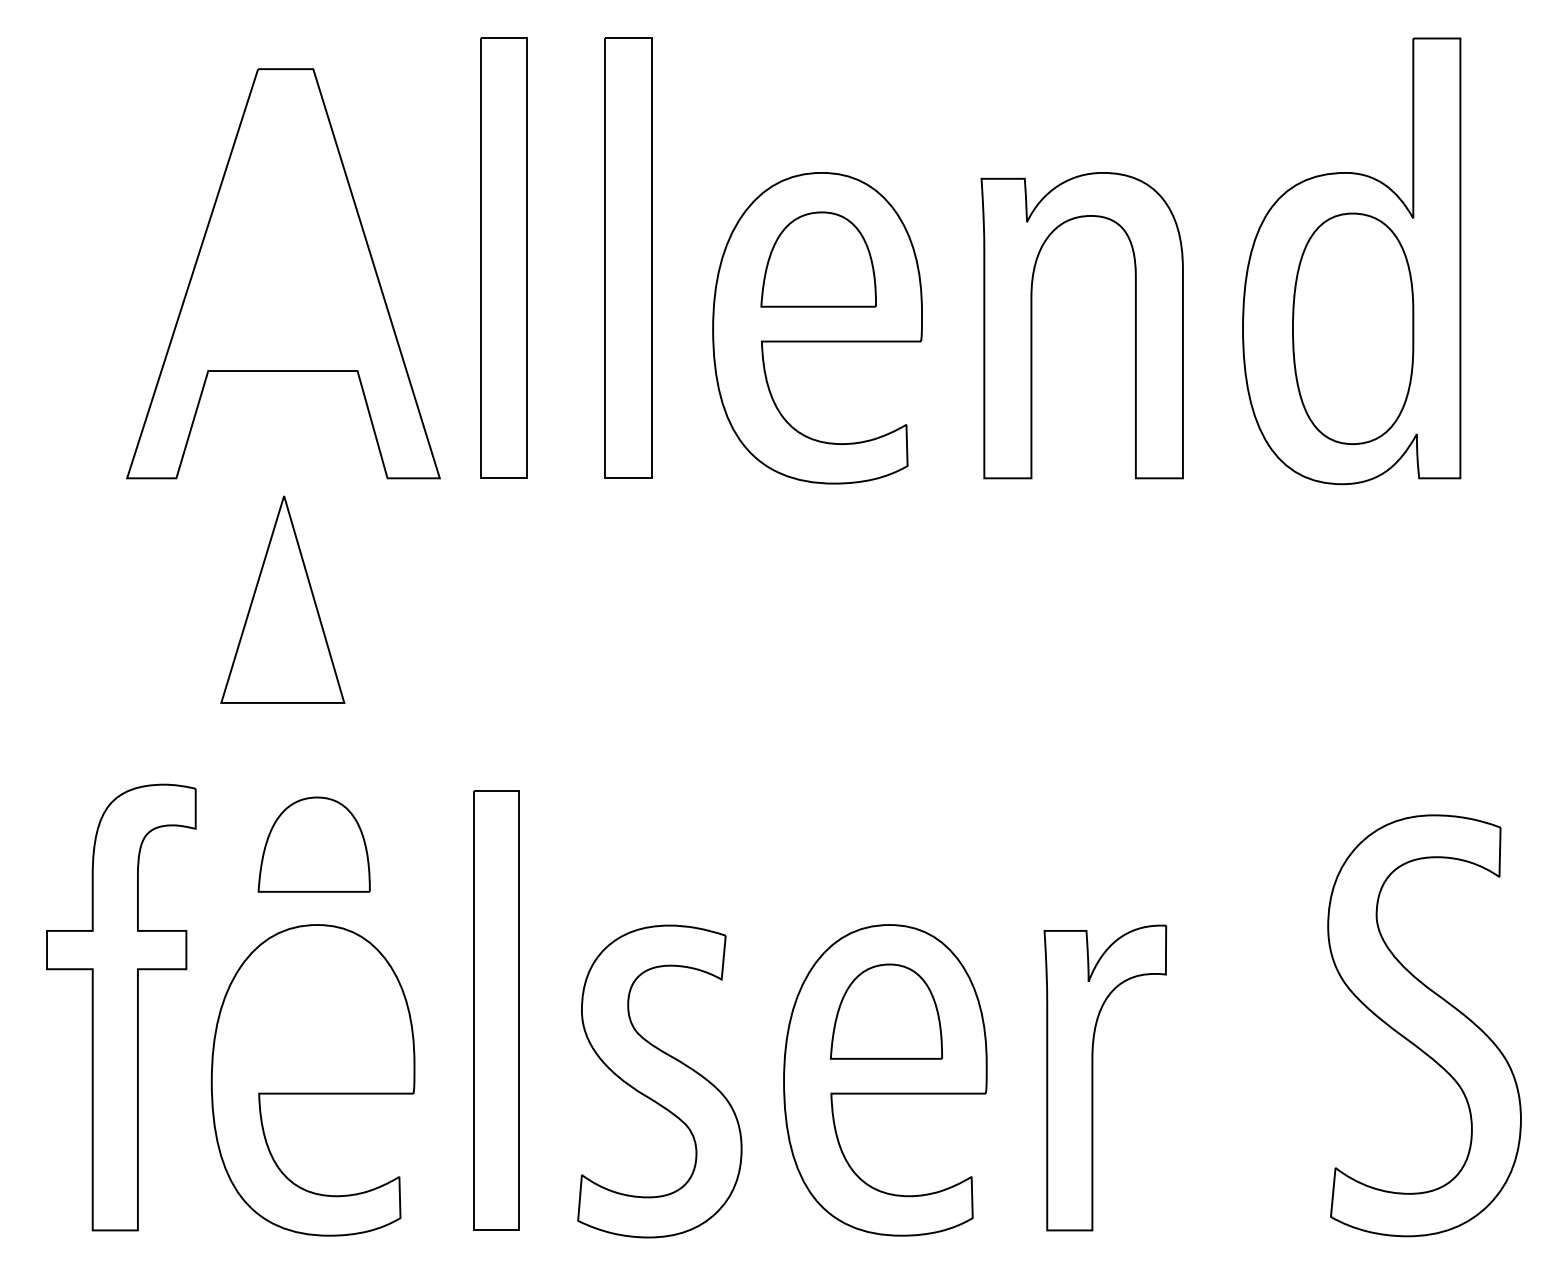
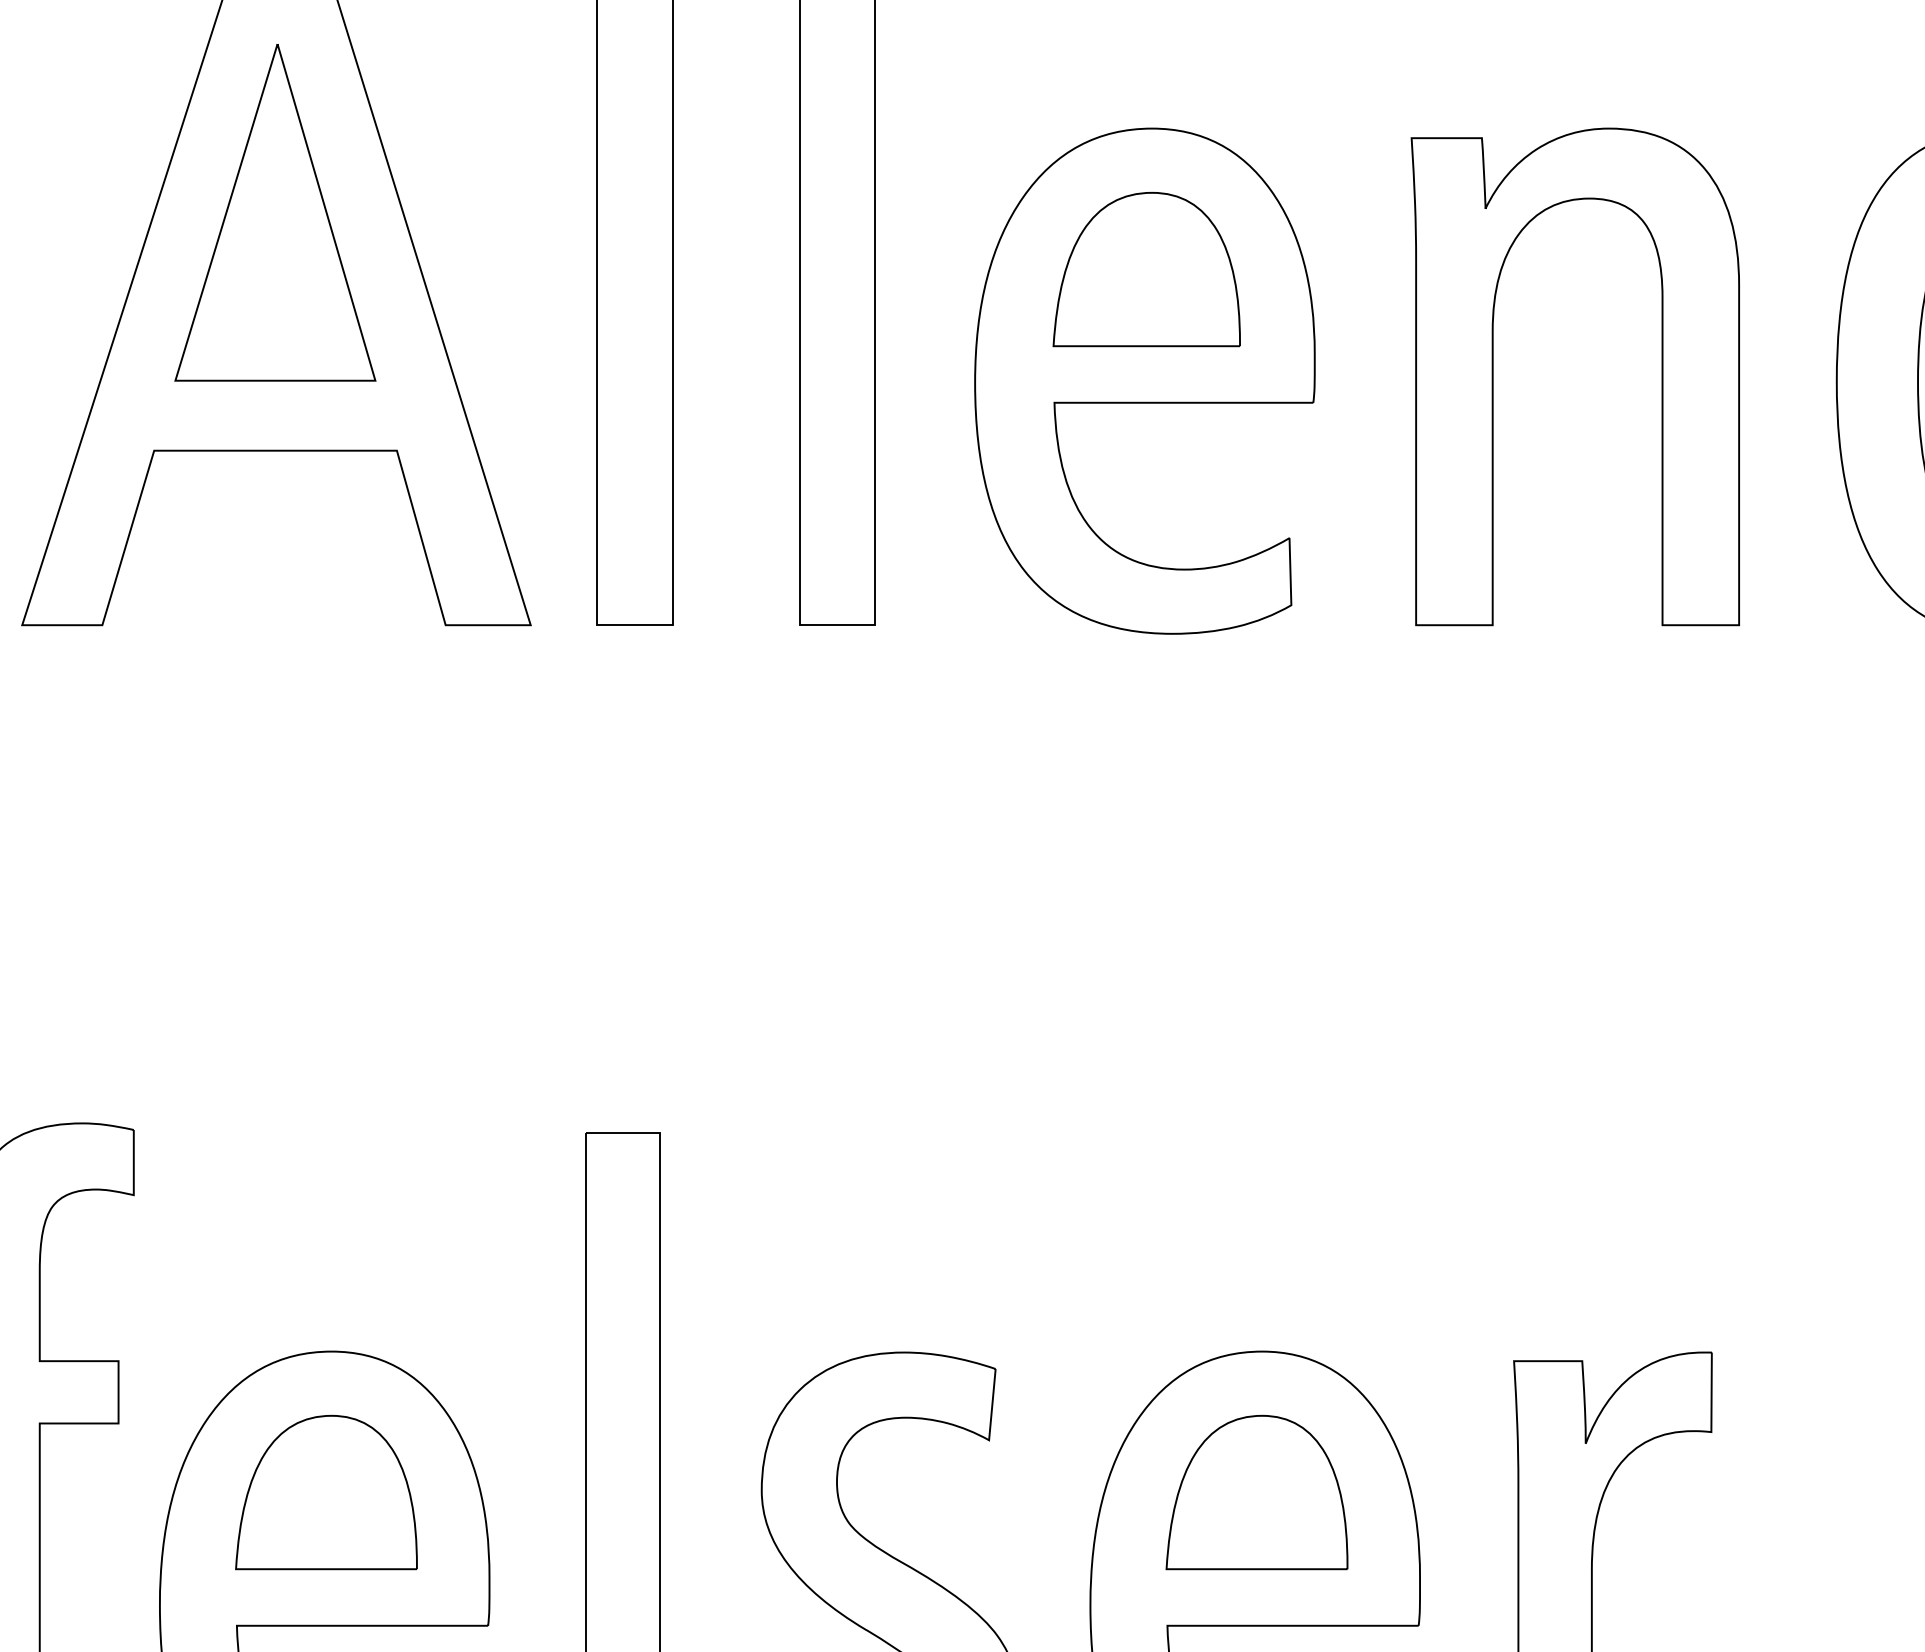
part: (282, 599) -> (274, 212), moved
part: (313, 844) -> (325, 1492), moved

